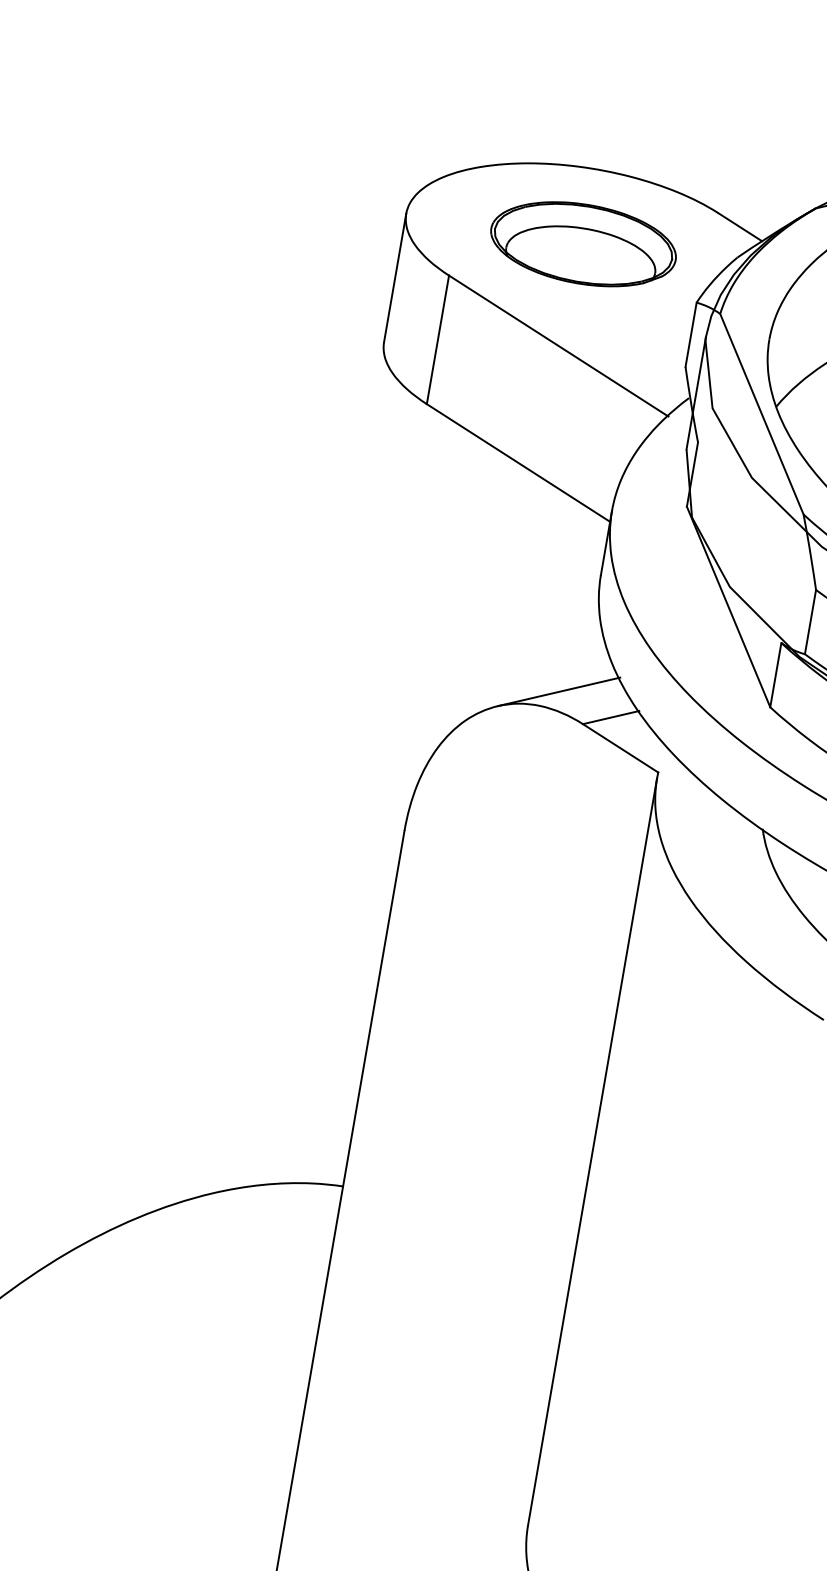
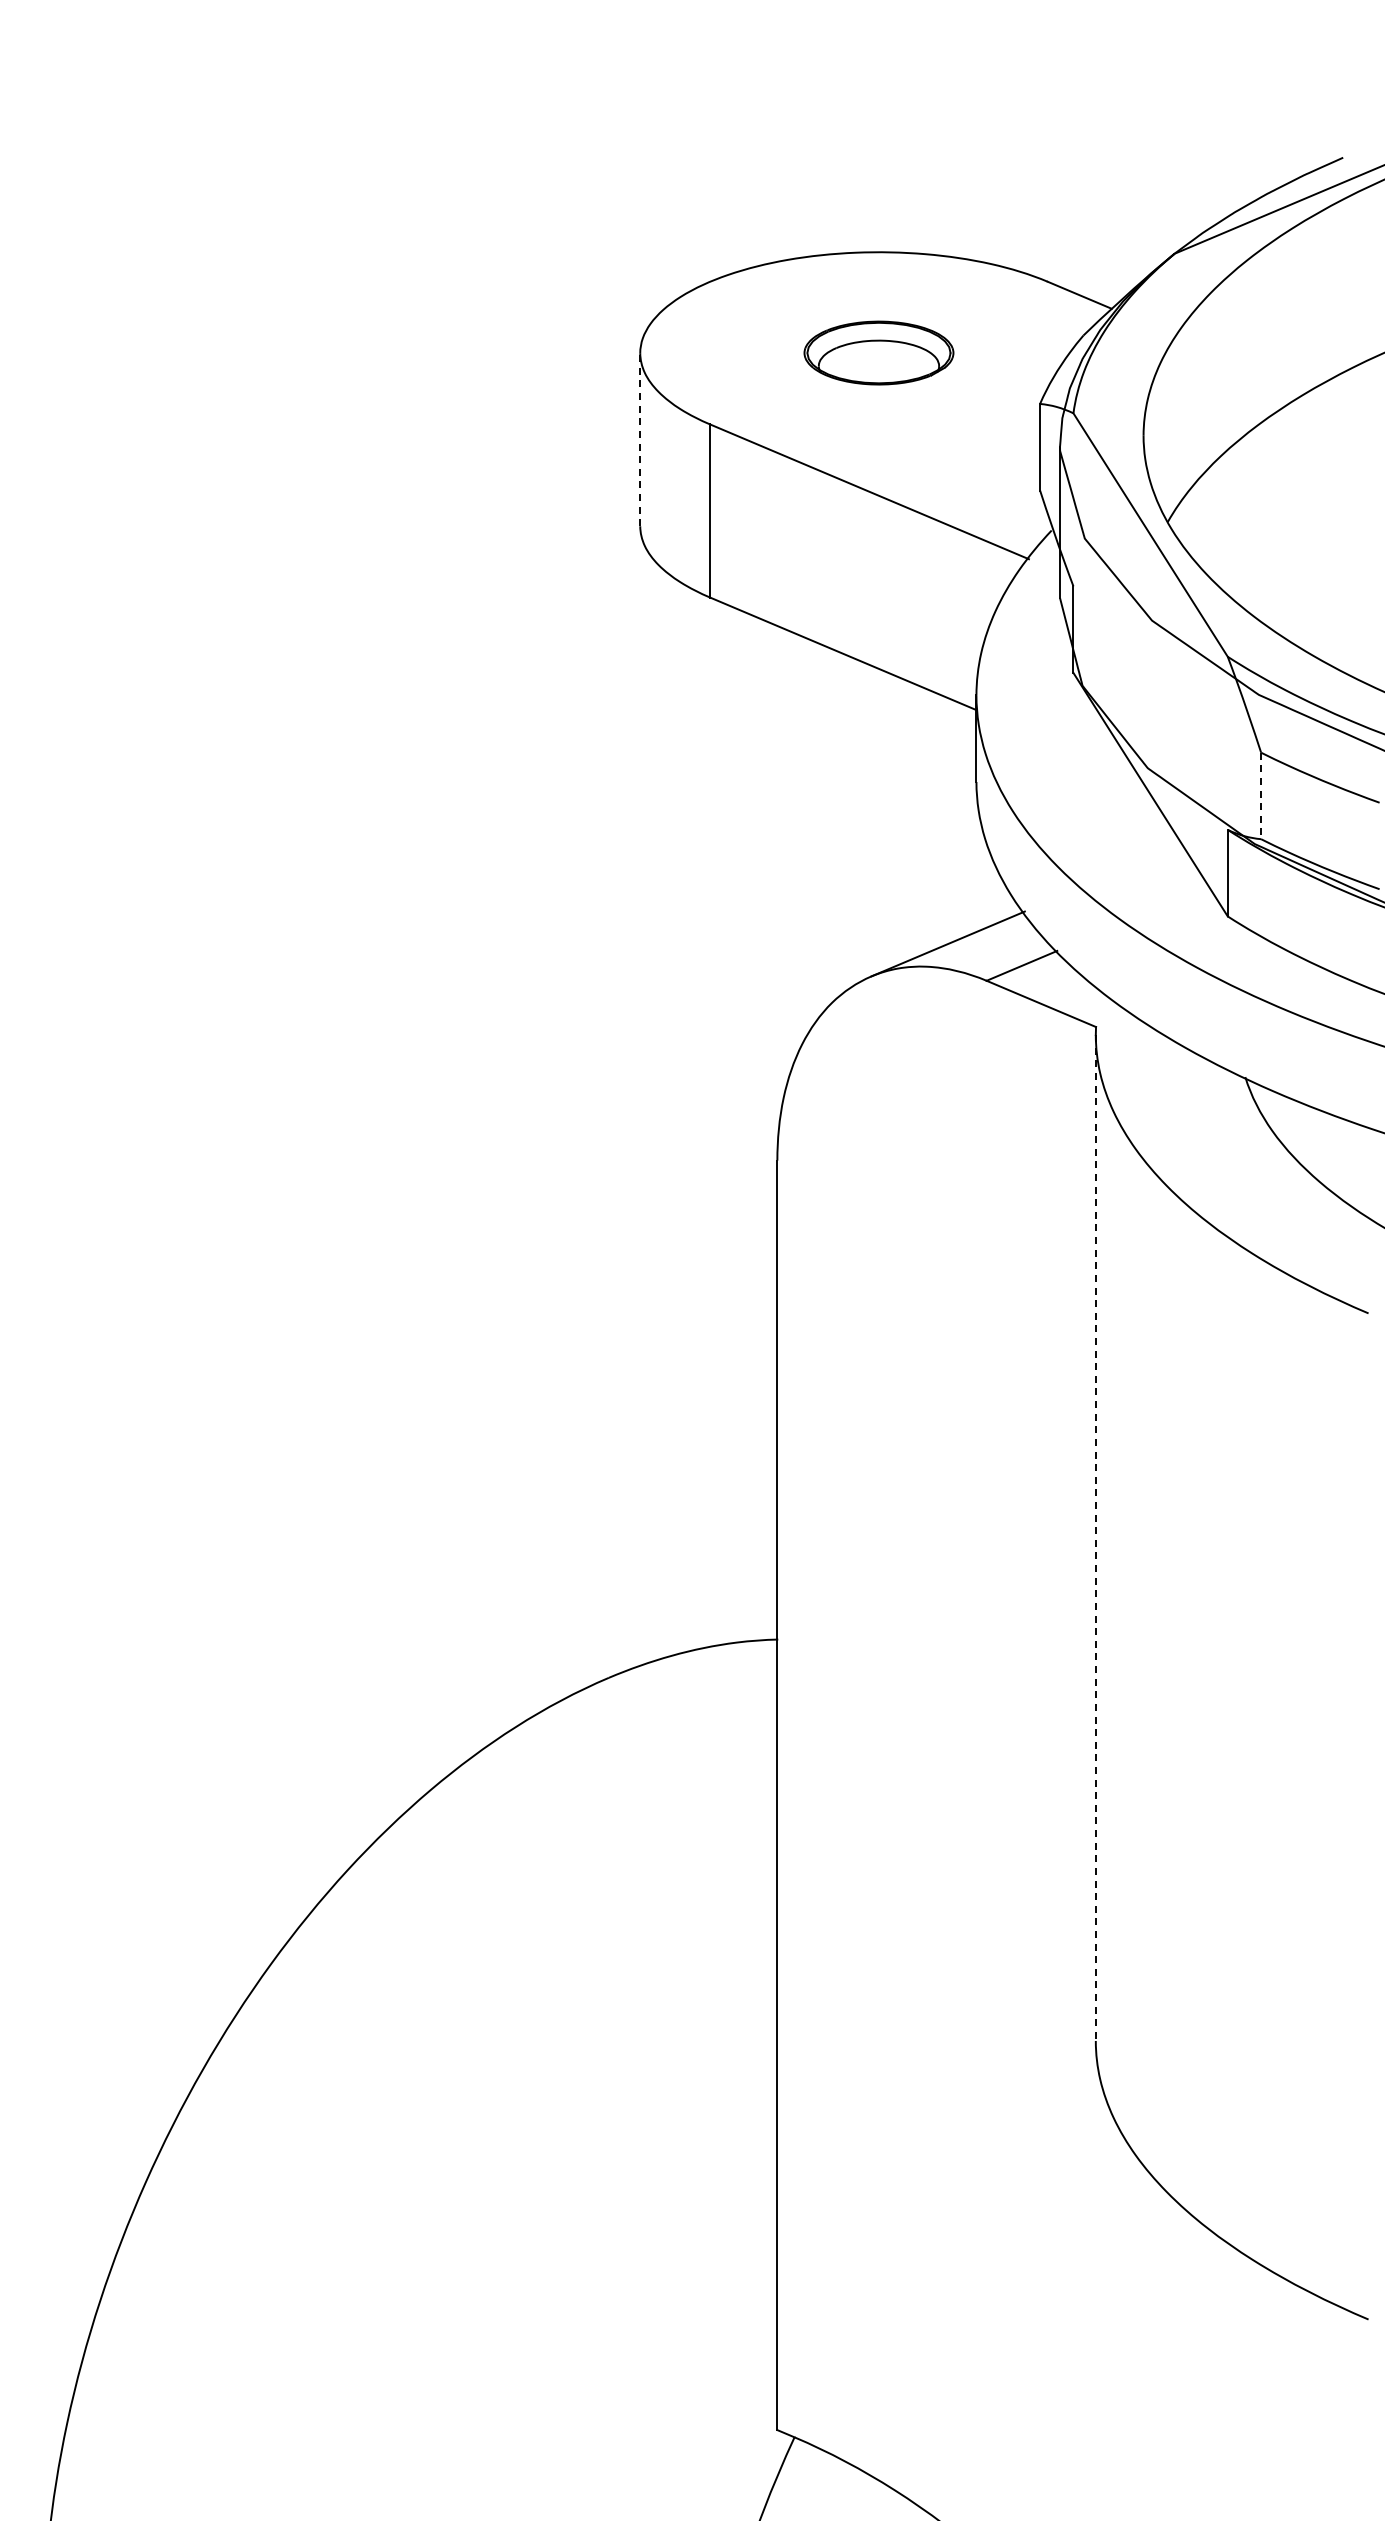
part: (583, 243) -> (878, 352), size x0.6
line: (395, 277) -> (640, 439), solid -> dashed
line: (810, 622) -> (1261, 796), solid -> dashed
line: (592, 1152) -> (1095, 1538), solid -> dashed

